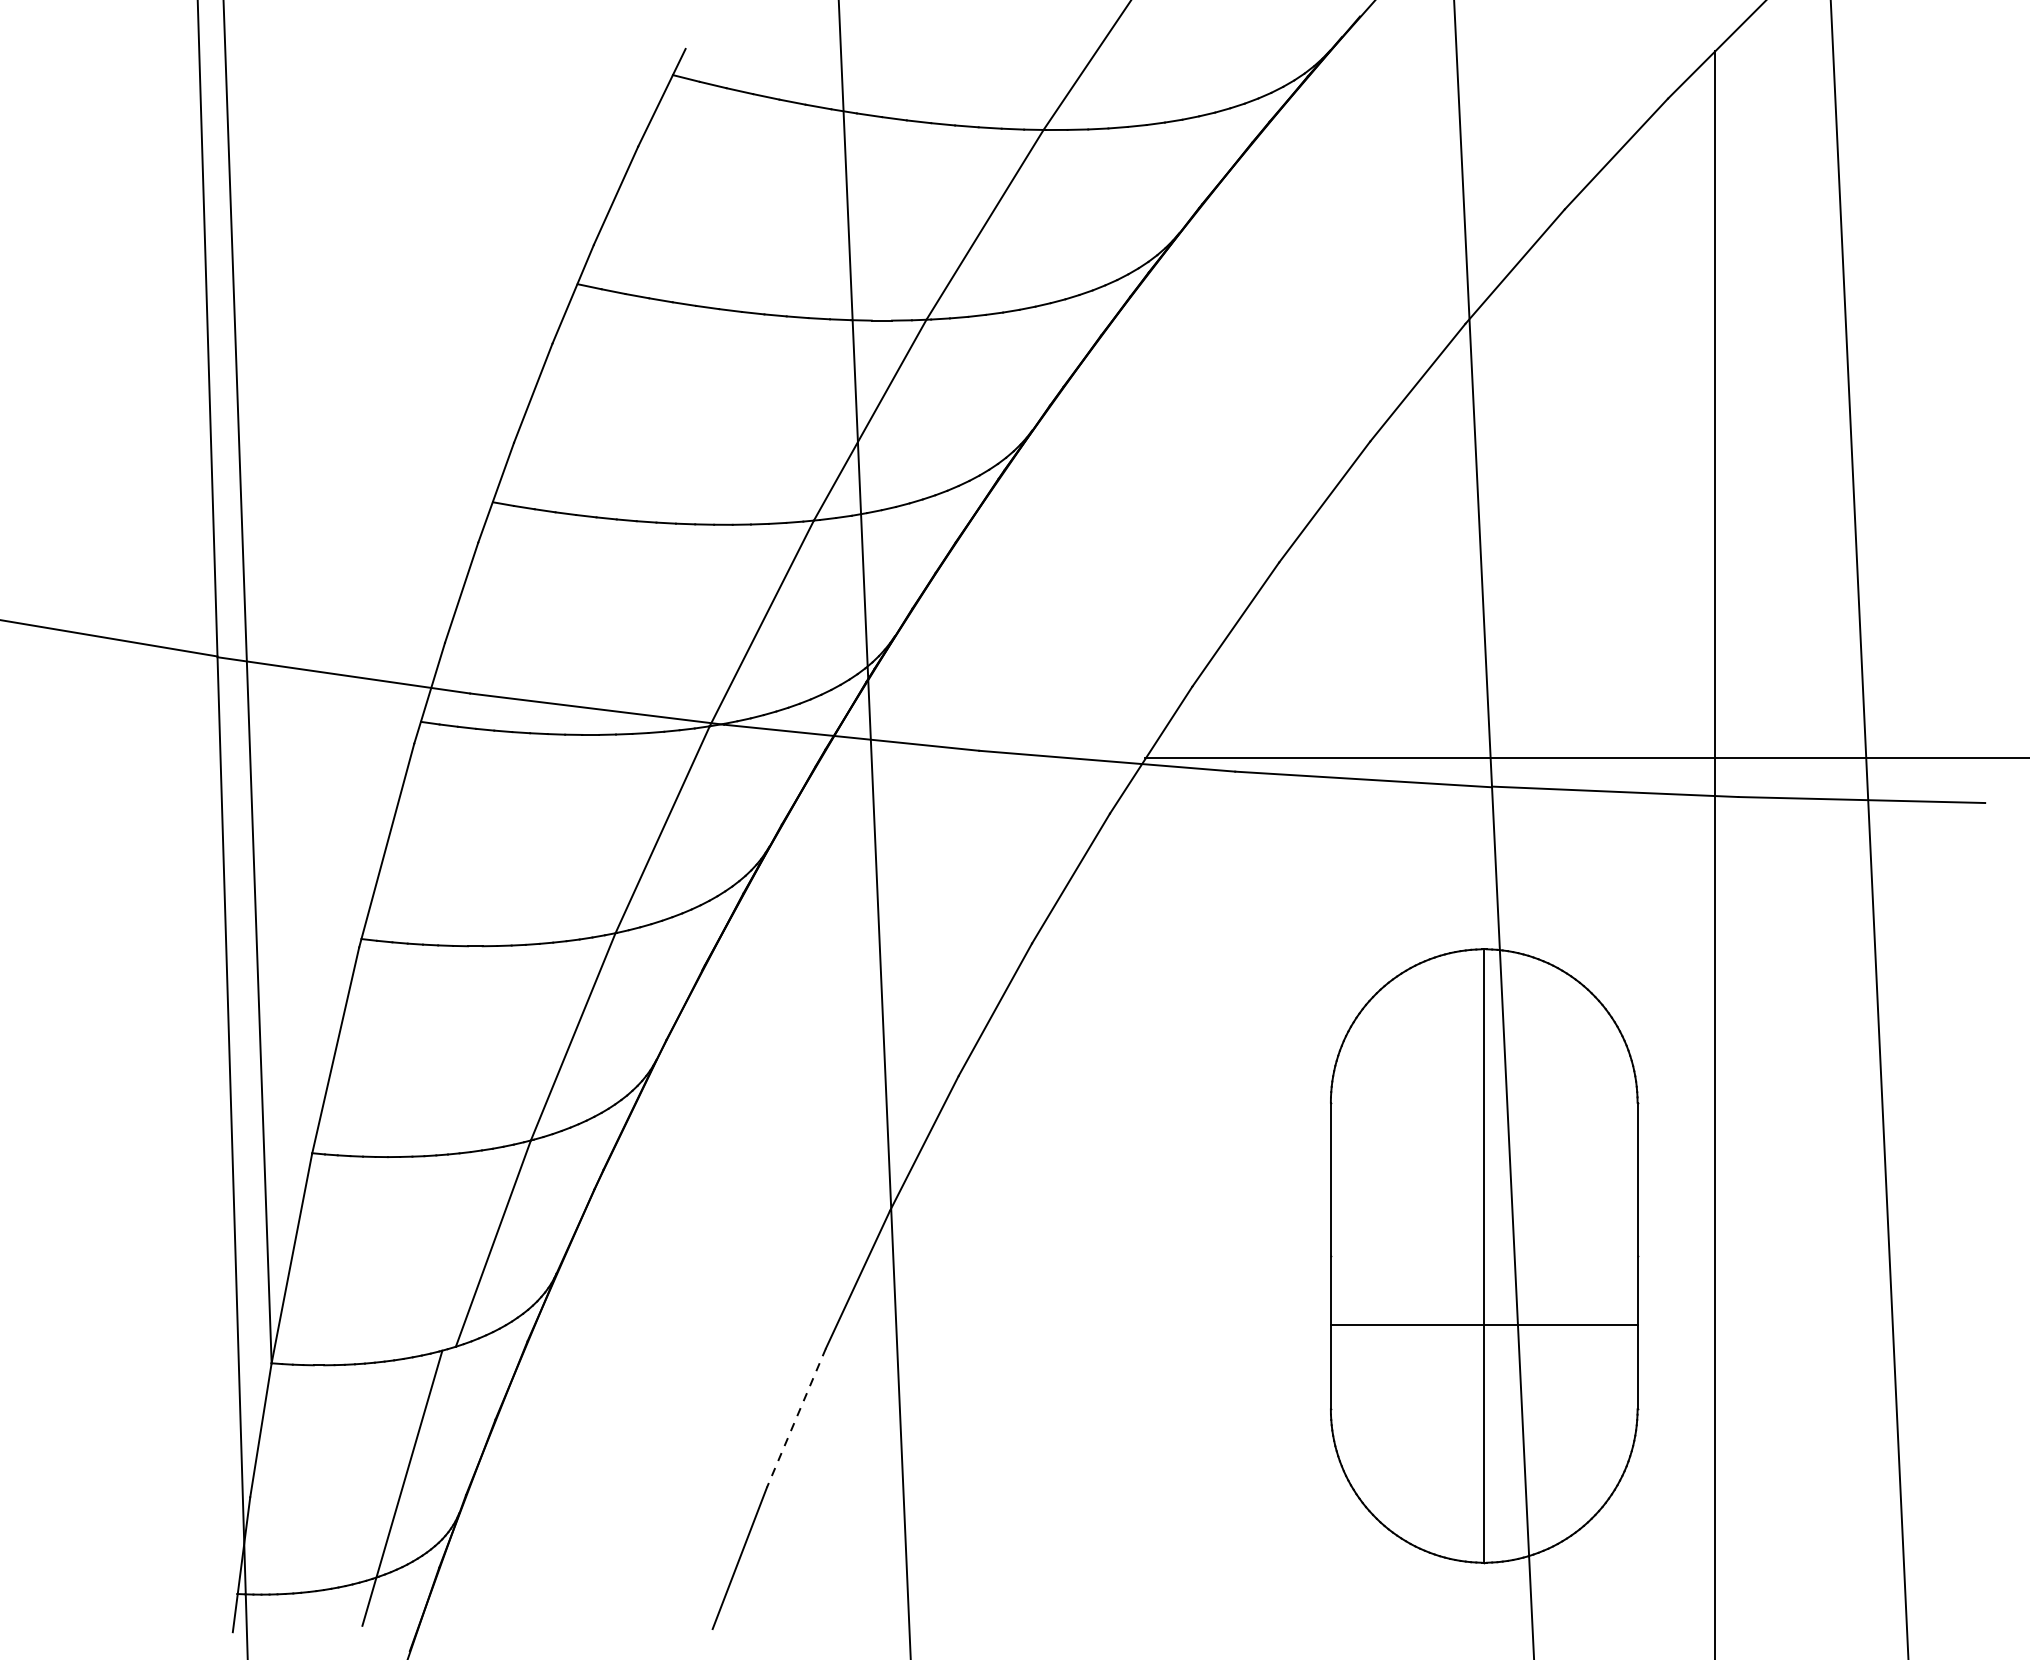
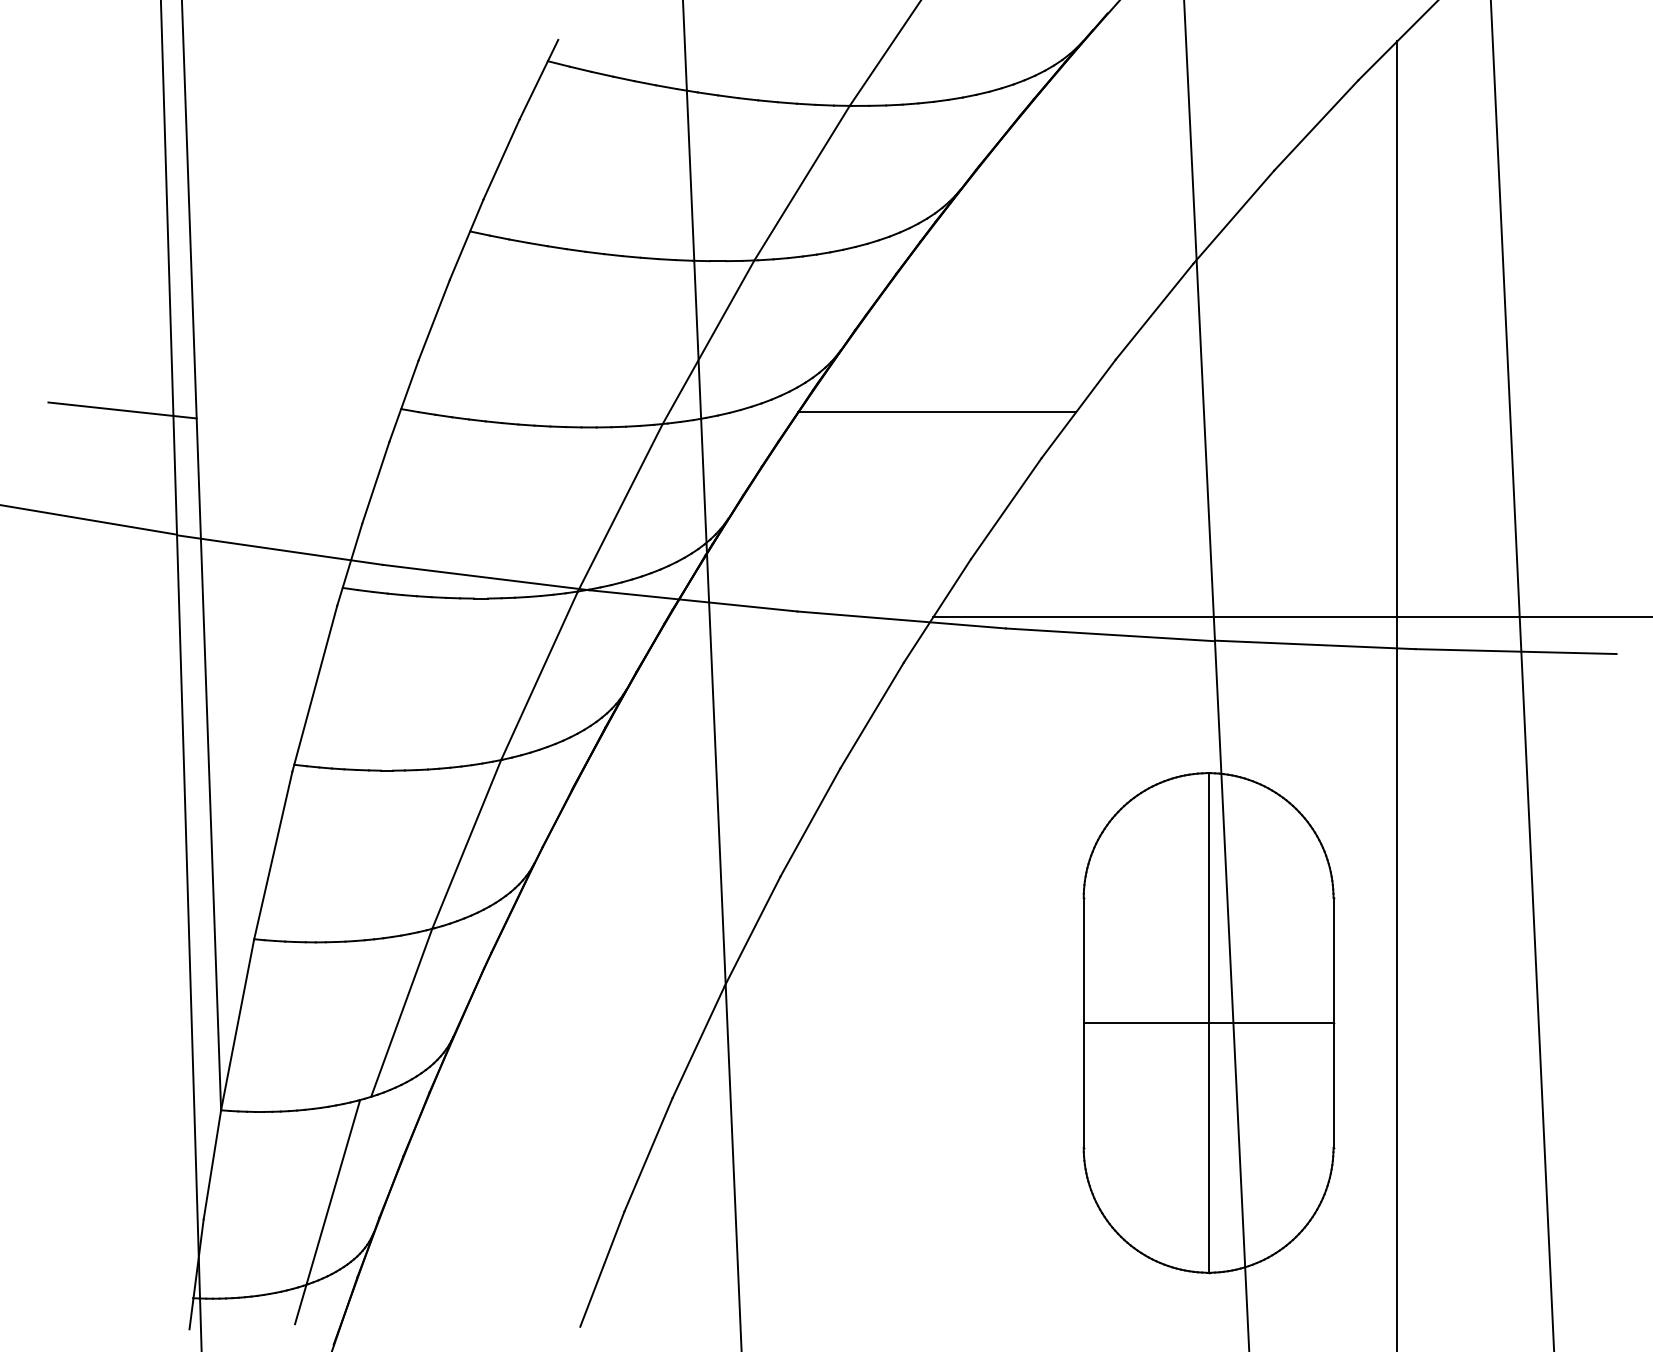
line: (150, 503) -> (122, 410), added
line: (1150, 506) -> (936, 412), added
line: (1484, 1324) -> (1208, 1022), moved
line: (796, 1417) -> (648, 1154), dashed -> solid

